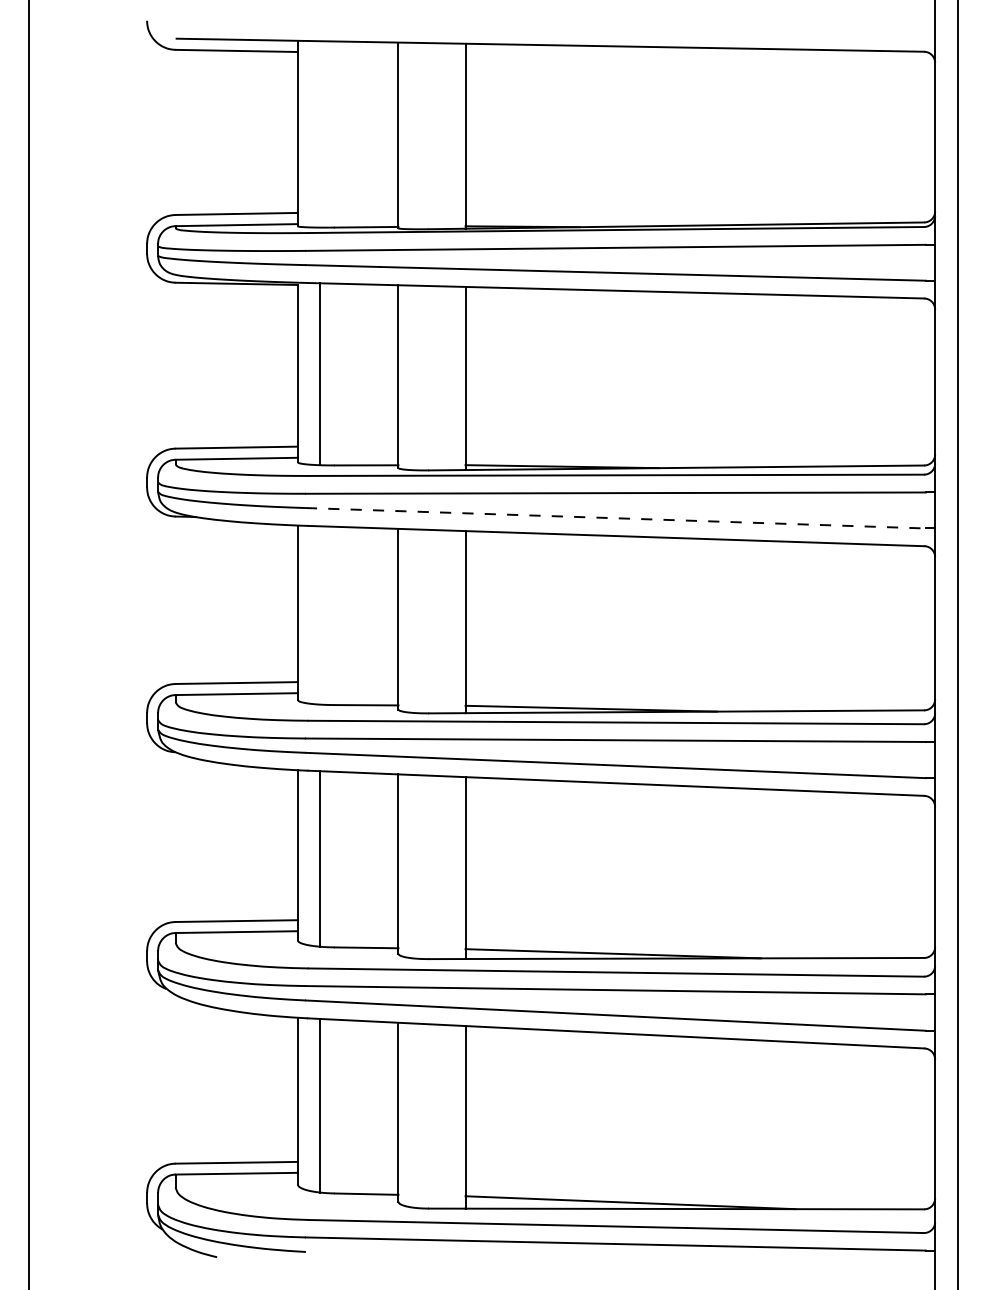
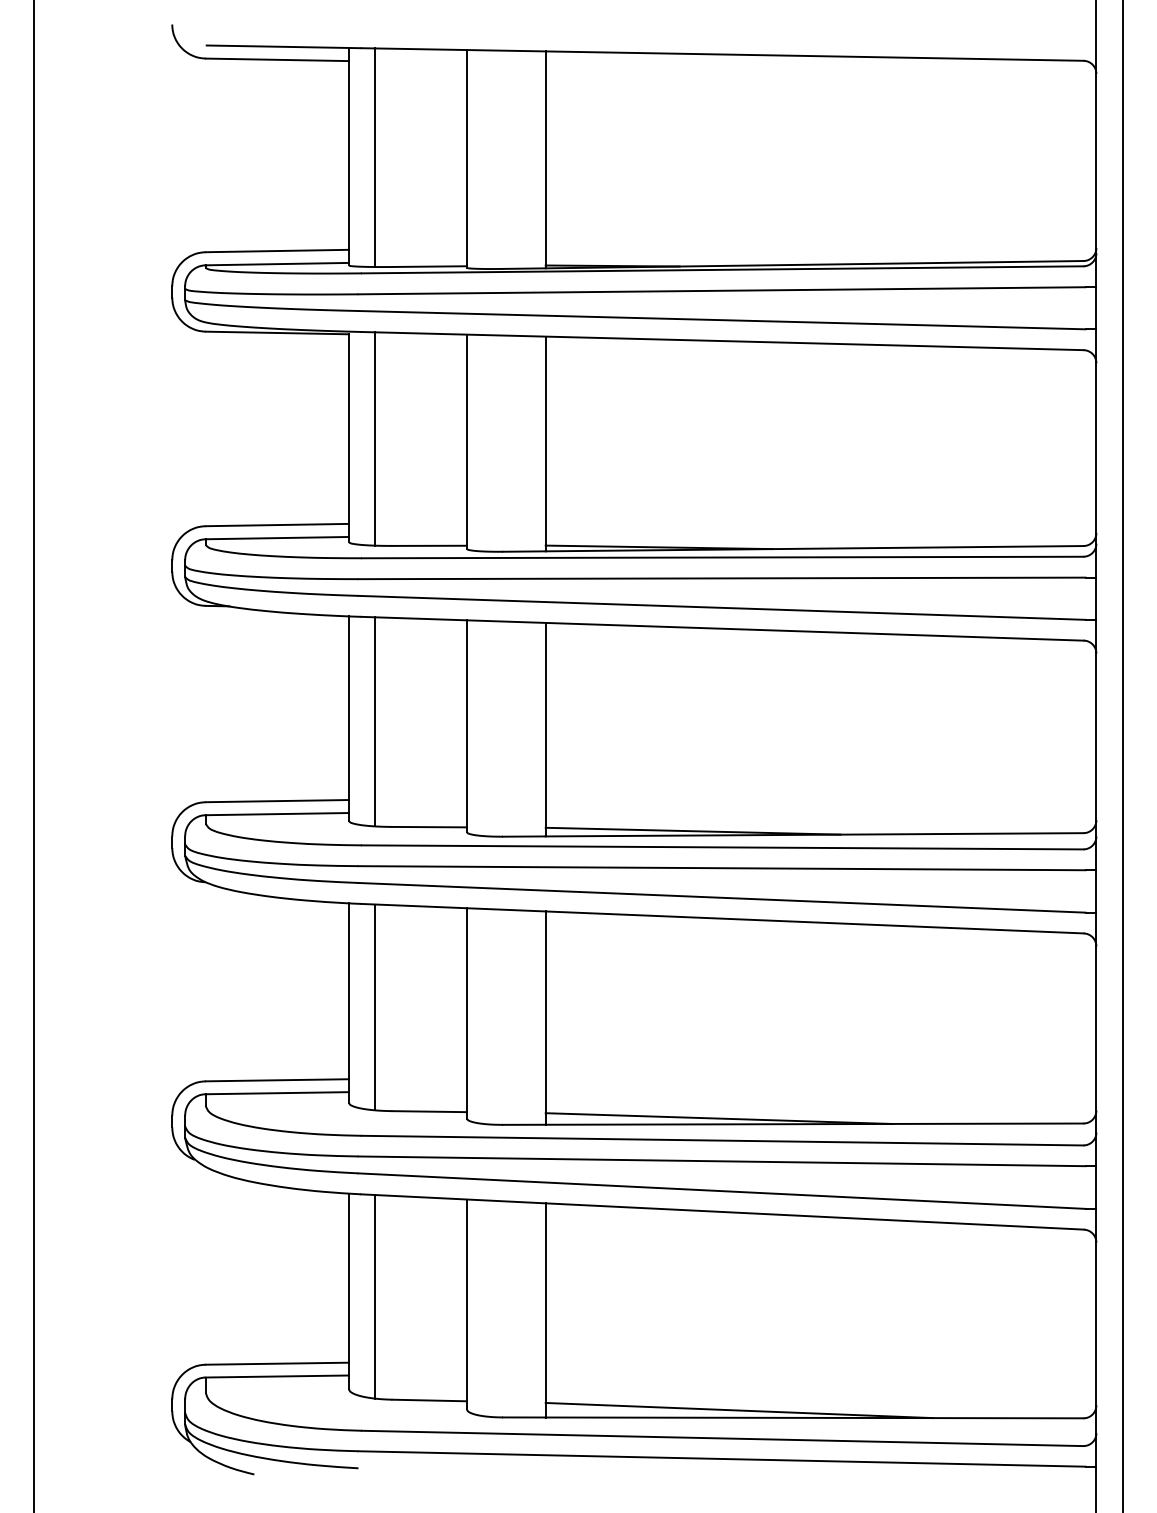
line: (320, 134) -> (375, 157), added
line: (616, 518) -> (722, 608), dashed -> solid
line: (320, 615) -> (375, 721), added

